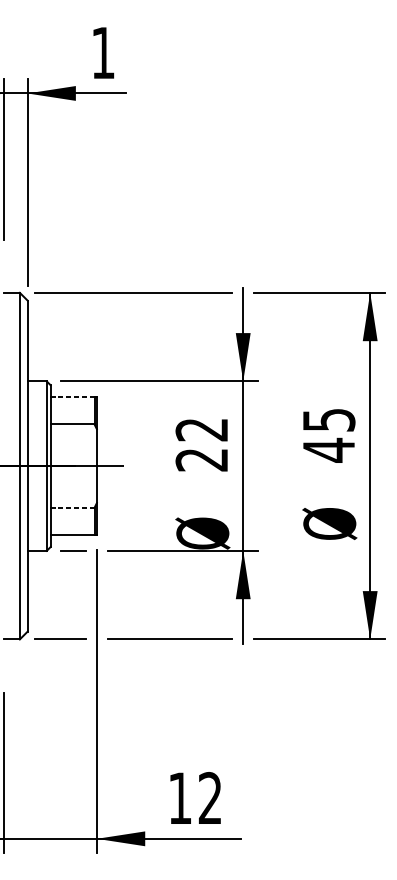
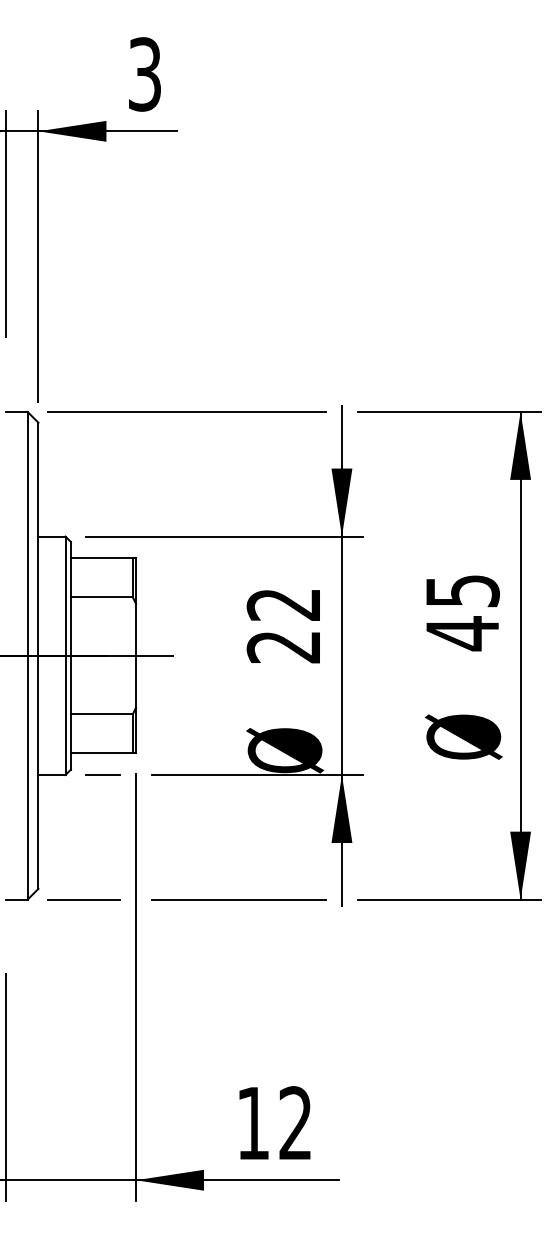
text: (102, 53) -> (144, 74), 1 -> 3
line: (72, 397) -> (101, 558), dashed -> solid
line: (72, 507) -> (101, 714), dashed -> solid

